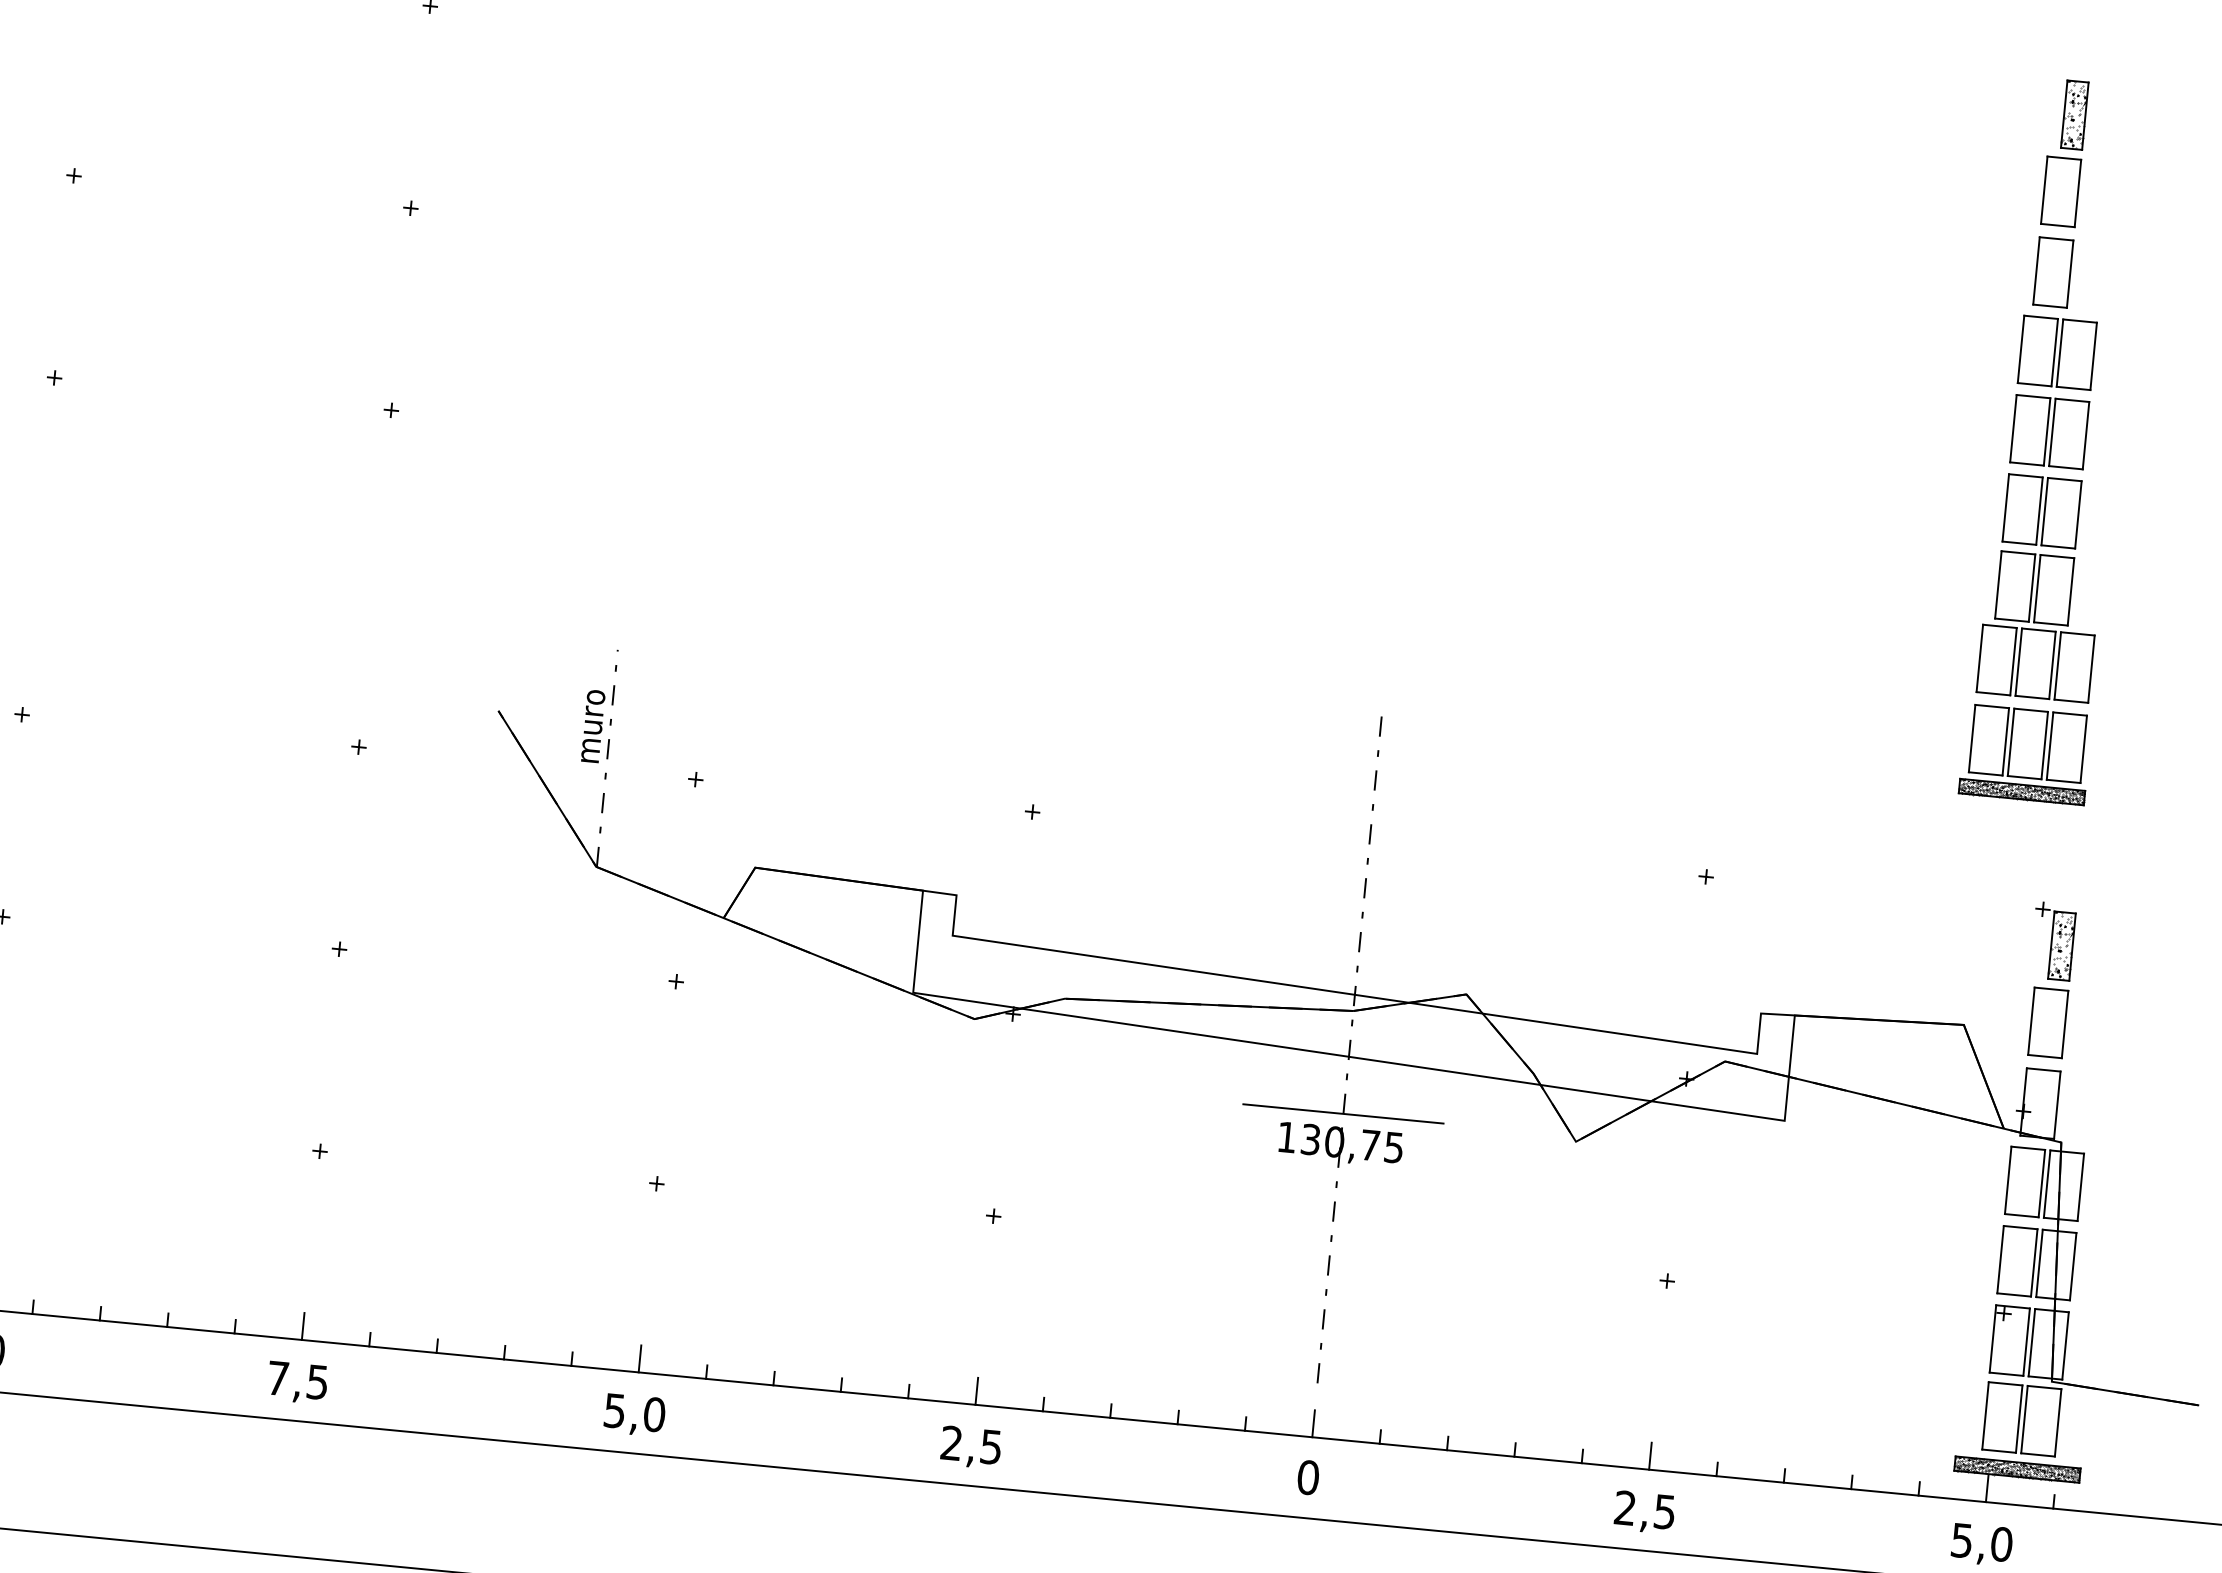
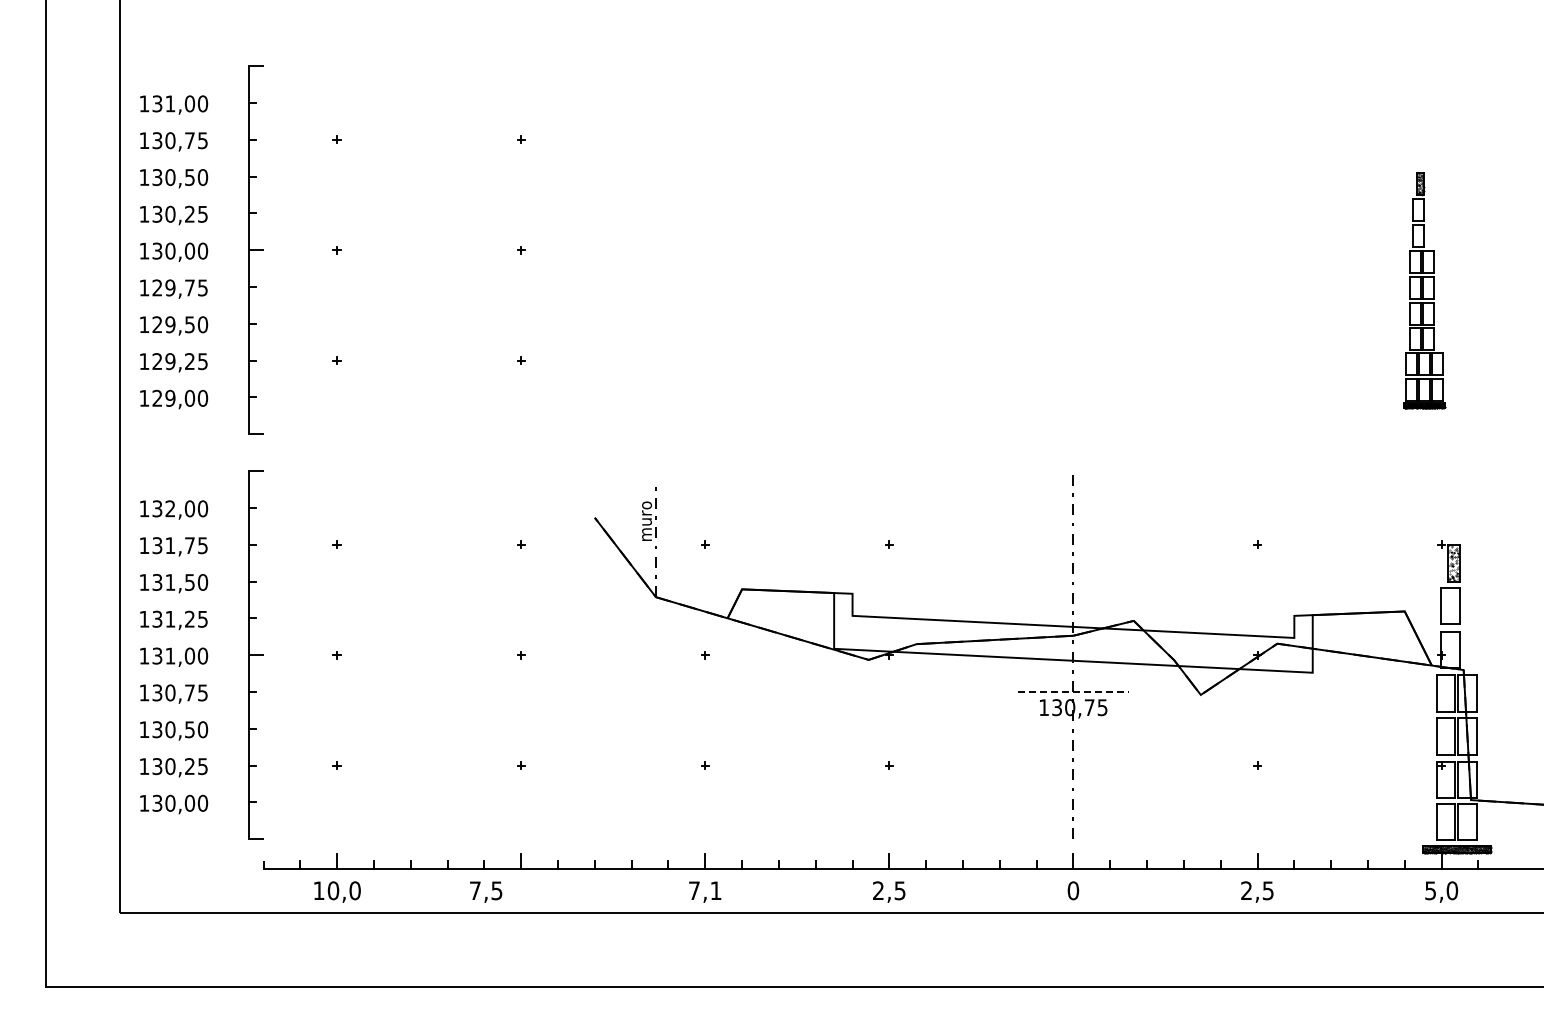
part: (2056, 441) -> (1424, 290), size x0.6
line: (1343, 1114) -> (1073, 692), solid -> dashed
text: (298, 1381) -> (486, 891), moved
text: (635, 1412) -> (705, 890), 5,0 -> 7,1

